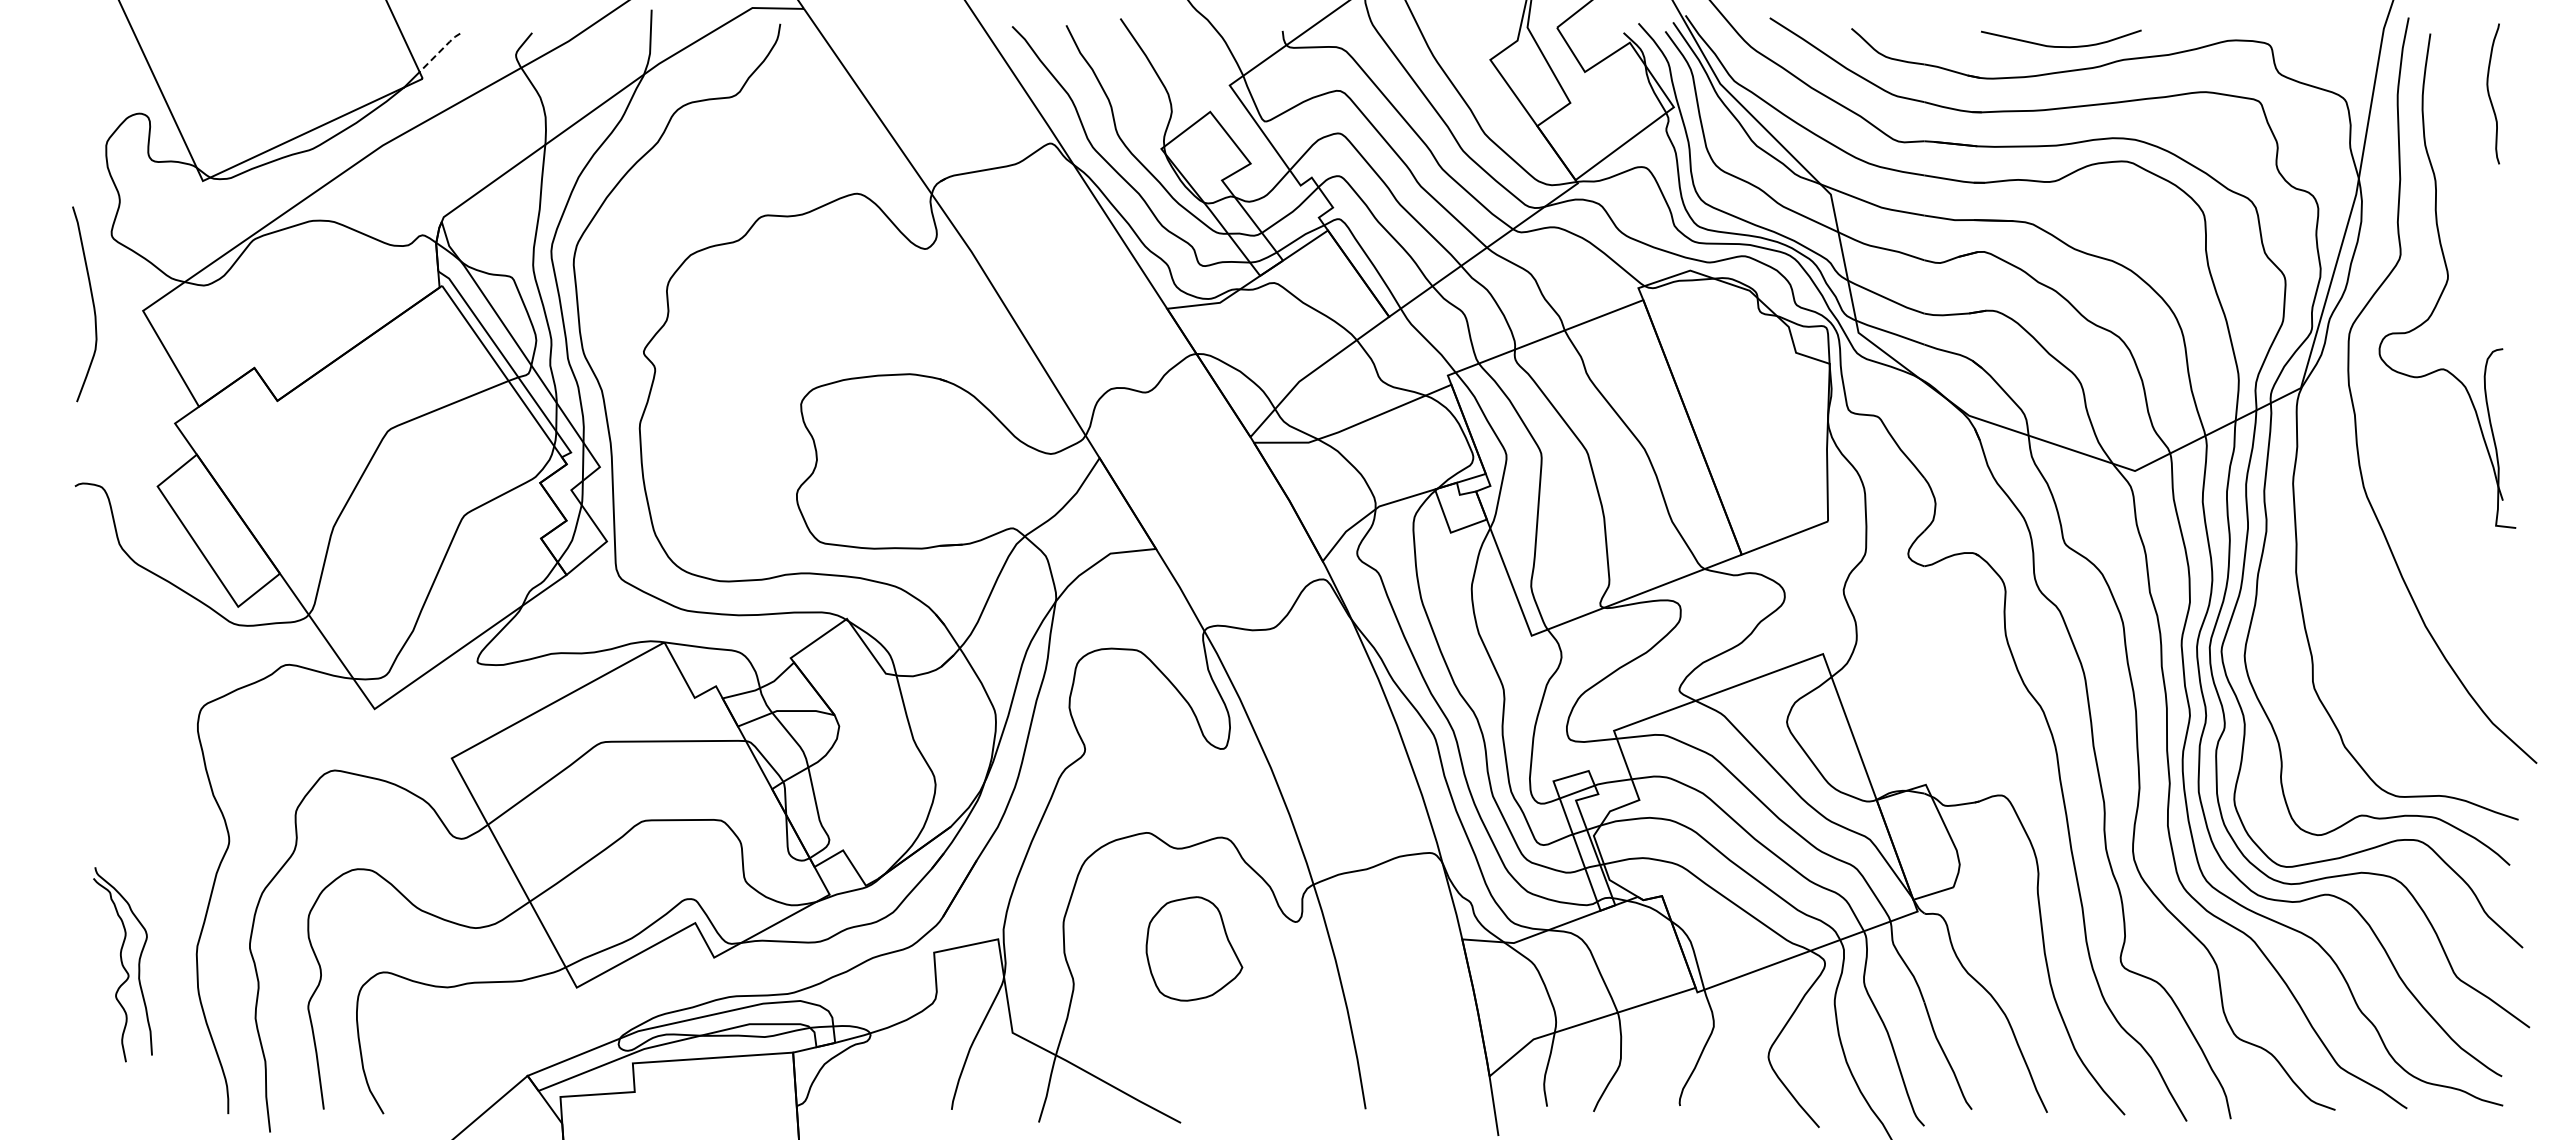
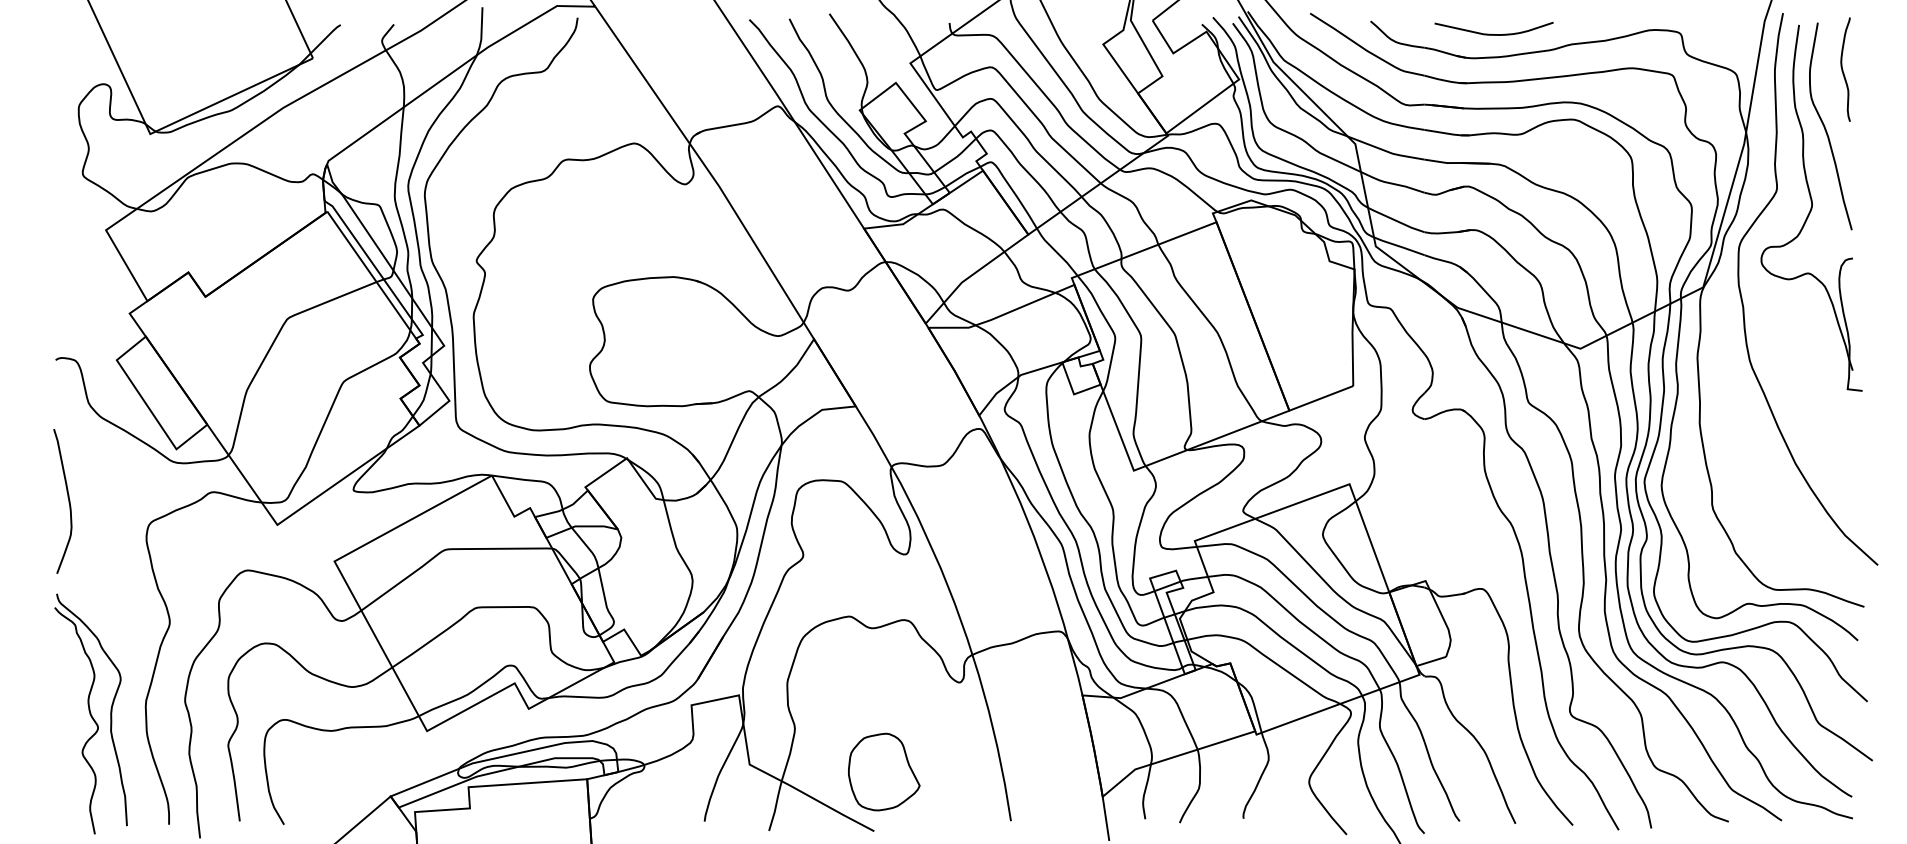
curve: (2061, 46) -> (1494, 34), moved
line: (439, 51) -> (325, 38), dashed -> solid
curve: (2466, 172) -> (1825, 127), added
curve: (92, 304) -> (68, 501), moved
part: (1194, 948) -> (884, 771), moved
part: (122, 964) -> (90, 714), size x1.67

